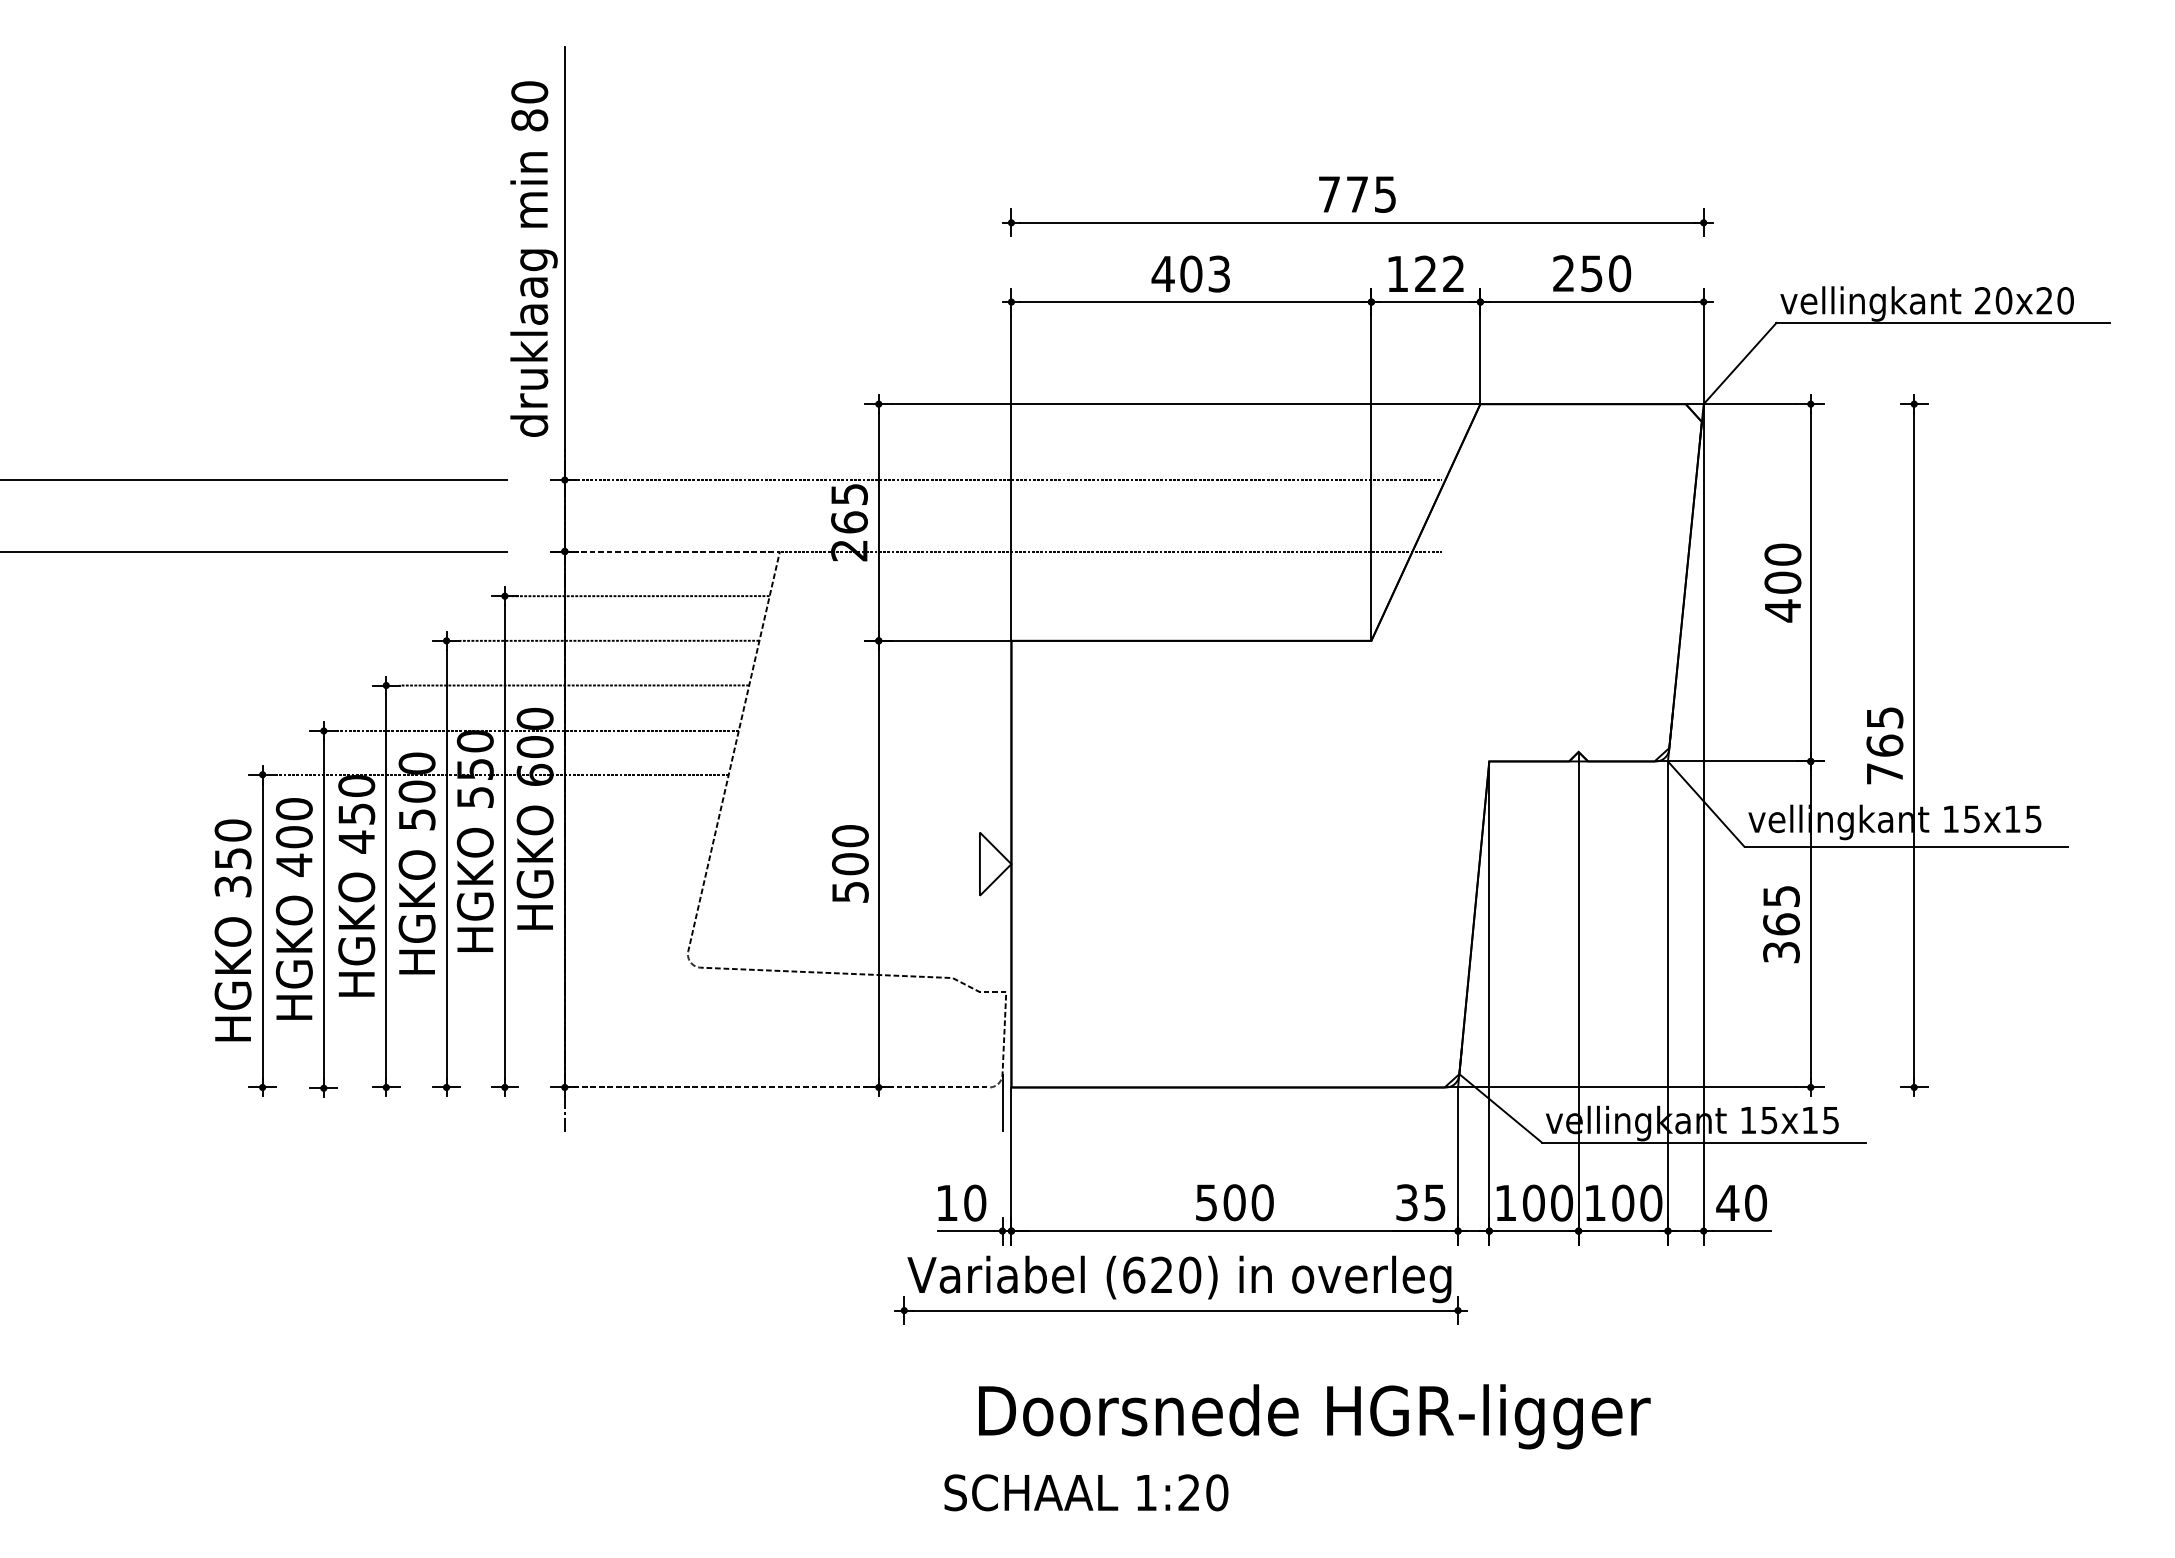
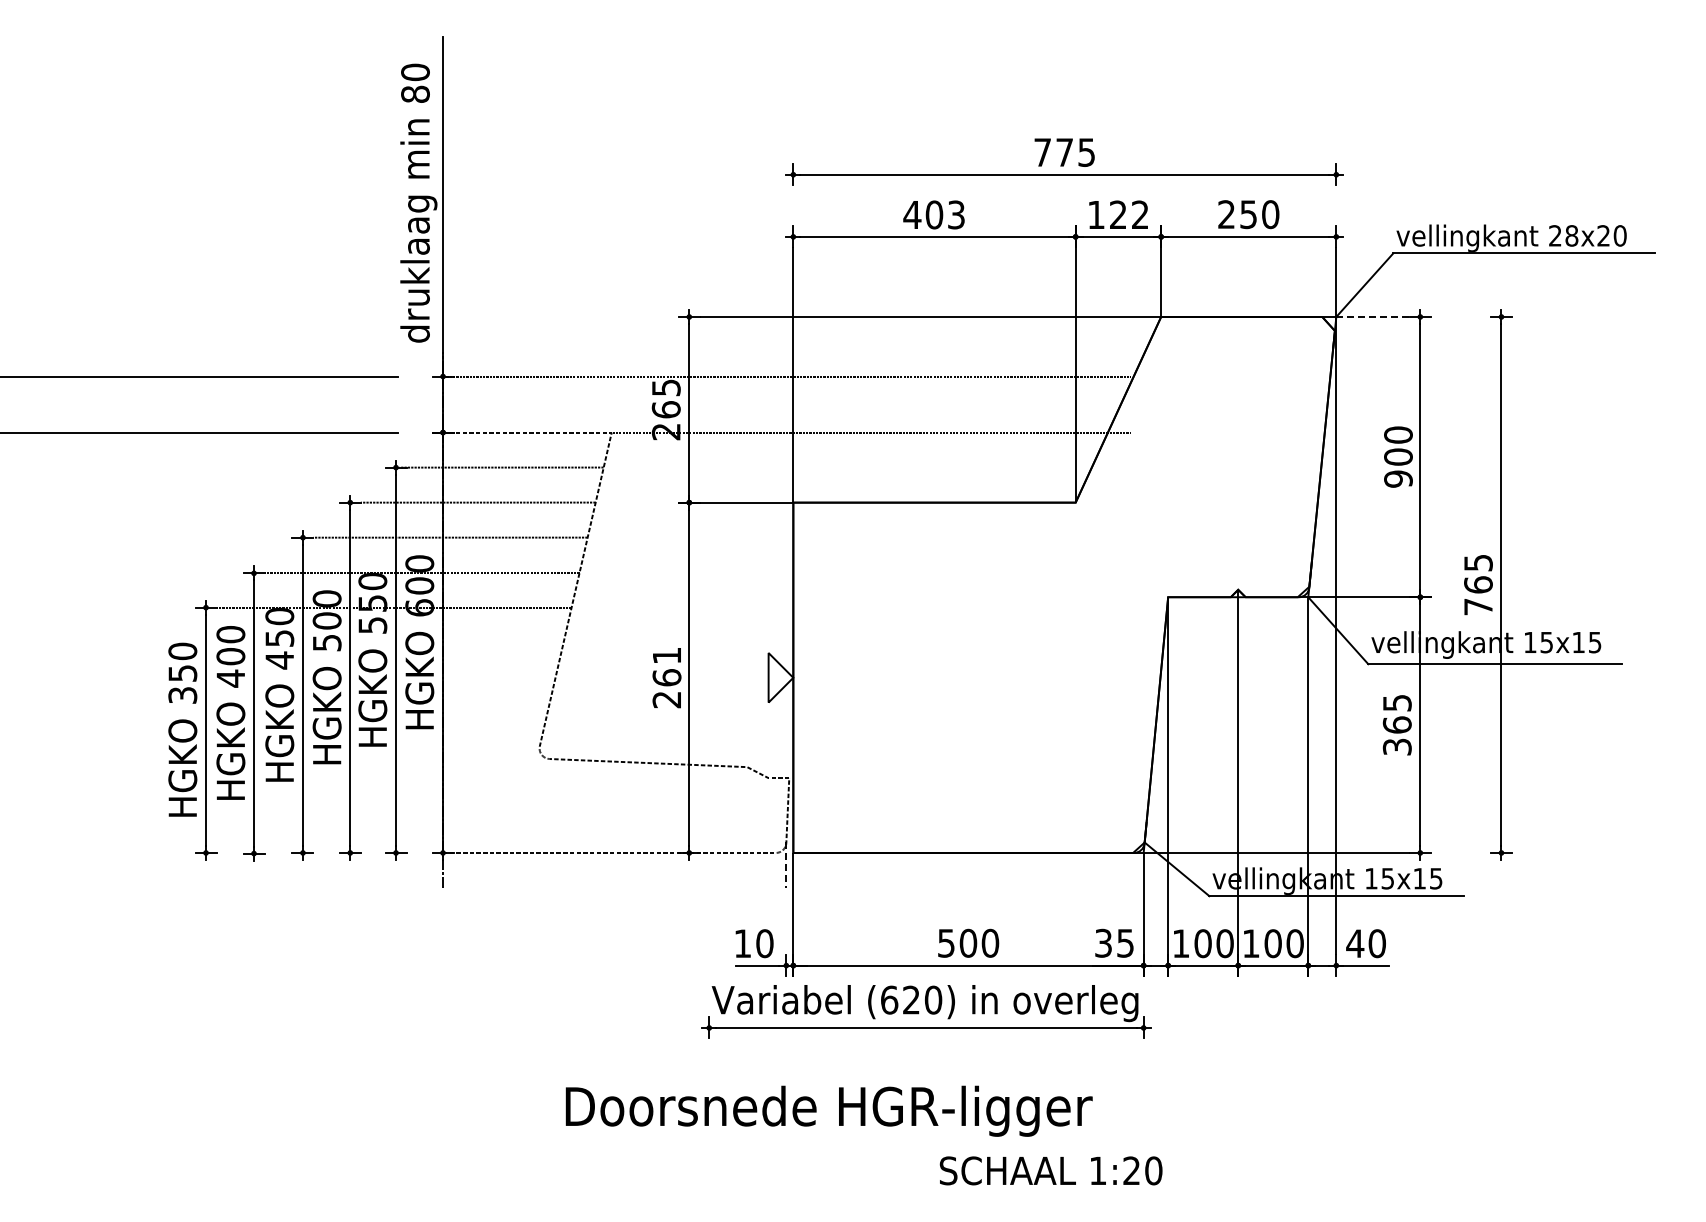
text: (2003, 300) -> (1571, 235), 20x20 -> 28x20
line: (1751, 403) -> (1373, 316), solid -> dashed
text: (1782, 611) -> (1398, 479), 400 -> 900
text: (849, 863) -> (666, 677), 500 -> 261
line: (1002, 1103) -> (786, 865), solid -> dashed
text: (1313, 1415) -> (828, 1110), moved
text: (1085, 1492) -> (1050, 1170), moved

